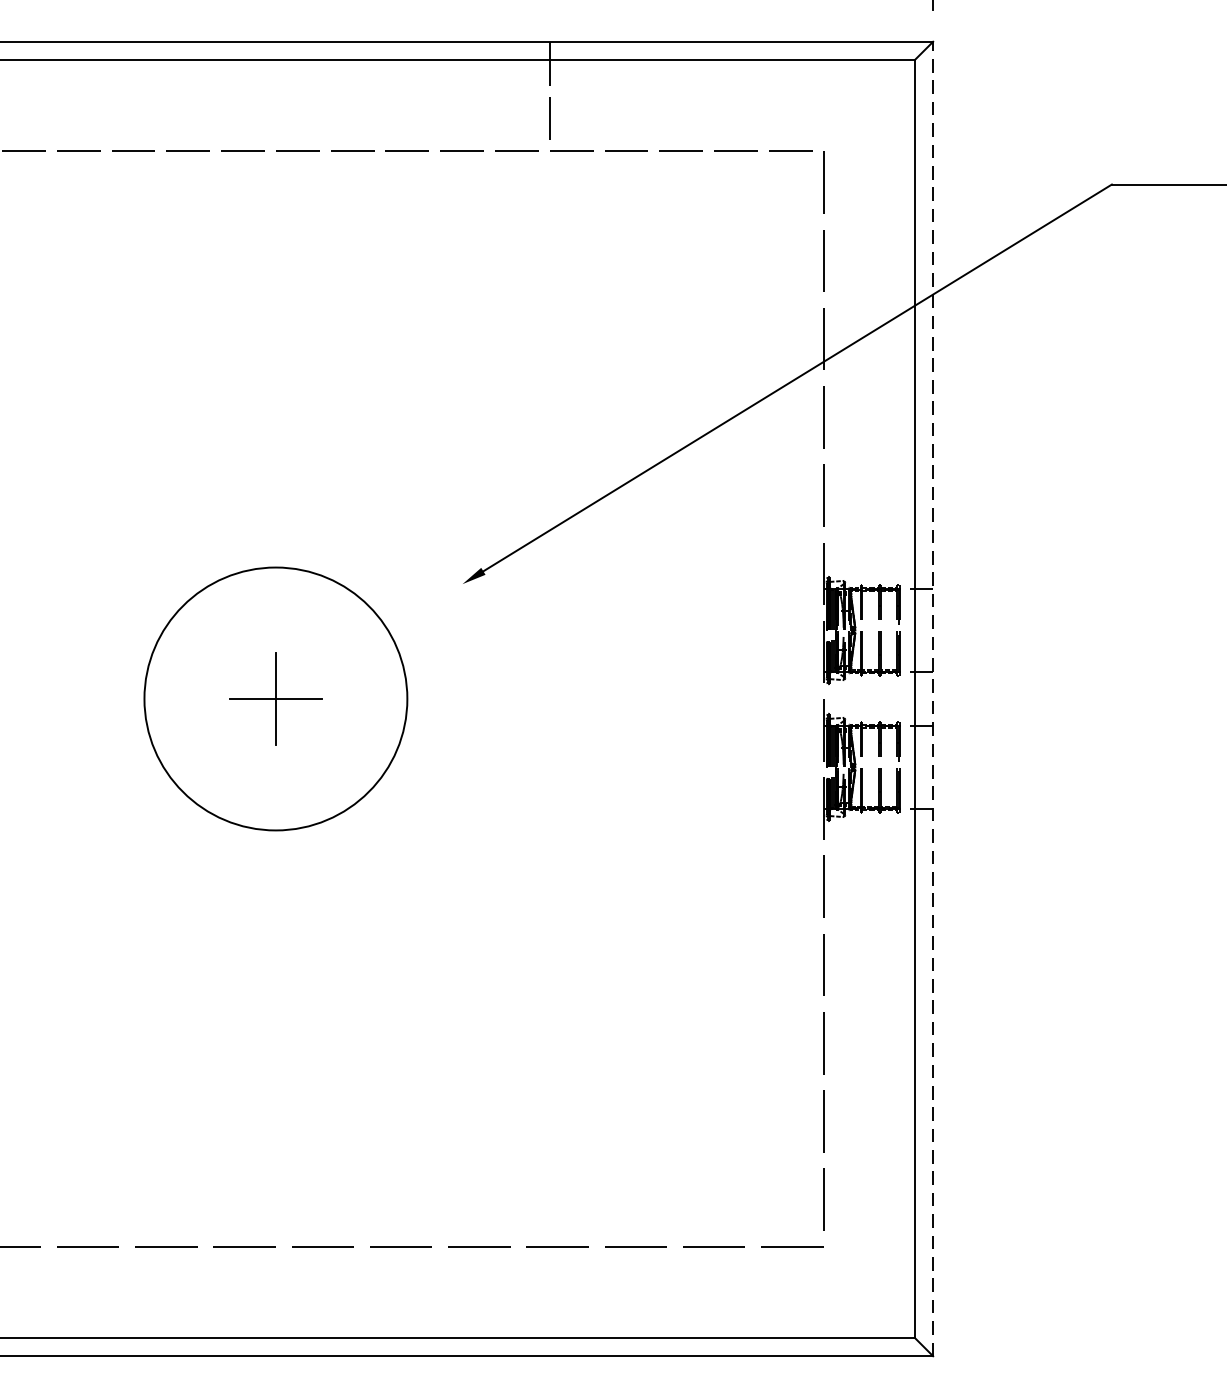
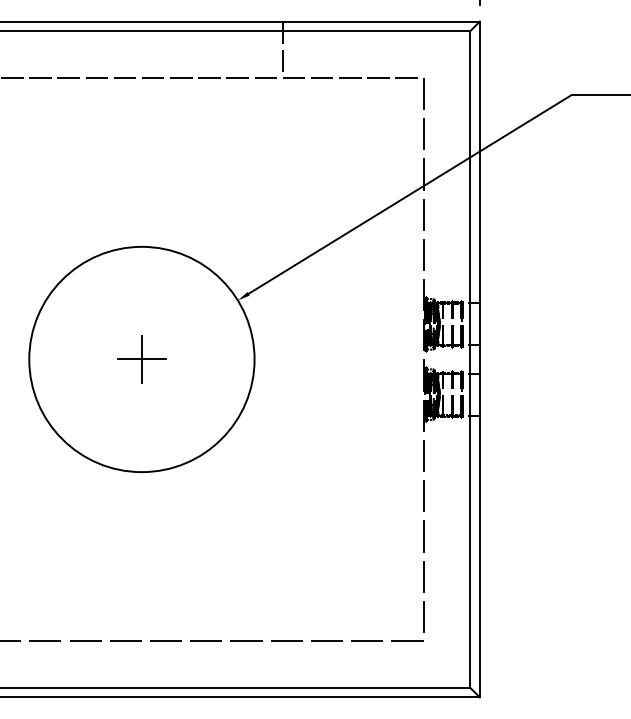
circle: (275, 699) -> (141, 359), size x1.67
line: (932, 699) -> (479, 359), dashed -> solid

